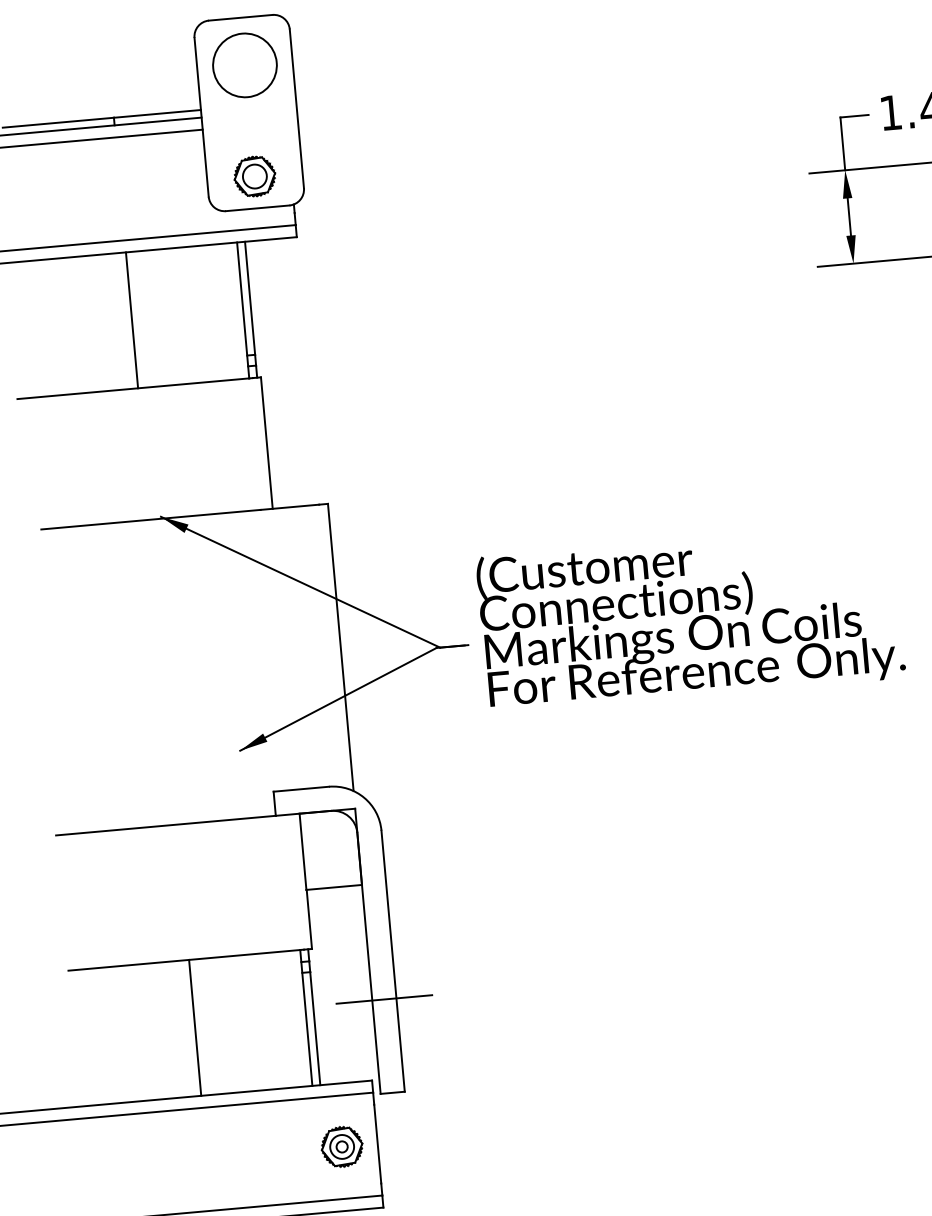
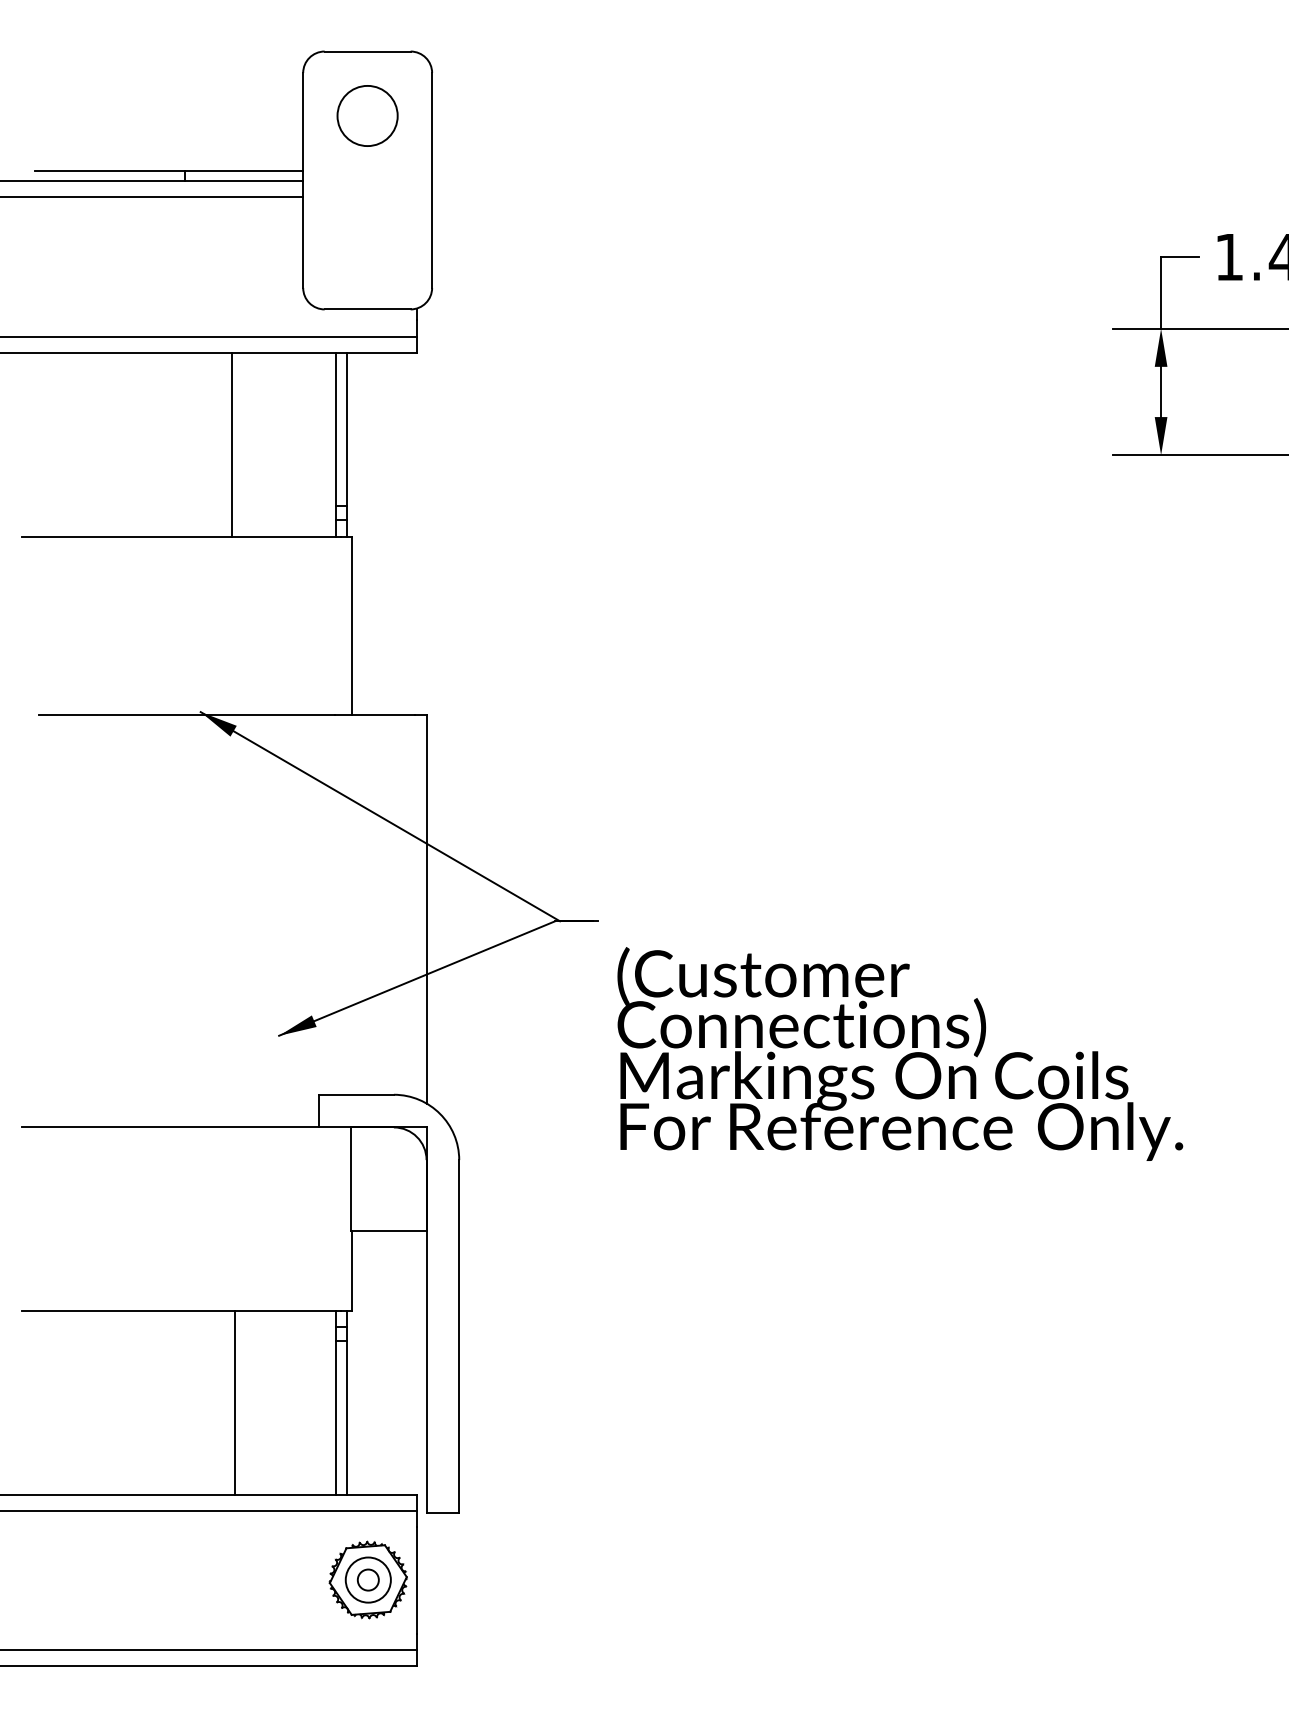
circle: (244, 65) -> (367, 115), size x0.7
part: (254, 176) -> (367, 266), removed
line: (132, 320) -> (232, 444), moved
text: (691, 617) -> (900, 1053), moved
line: (384, 999) -> (442, 1387), removed
line: (195, 1027) -> (235, 1402), moved
part: (342, 1146) -> (368, 1579), size x1.4

